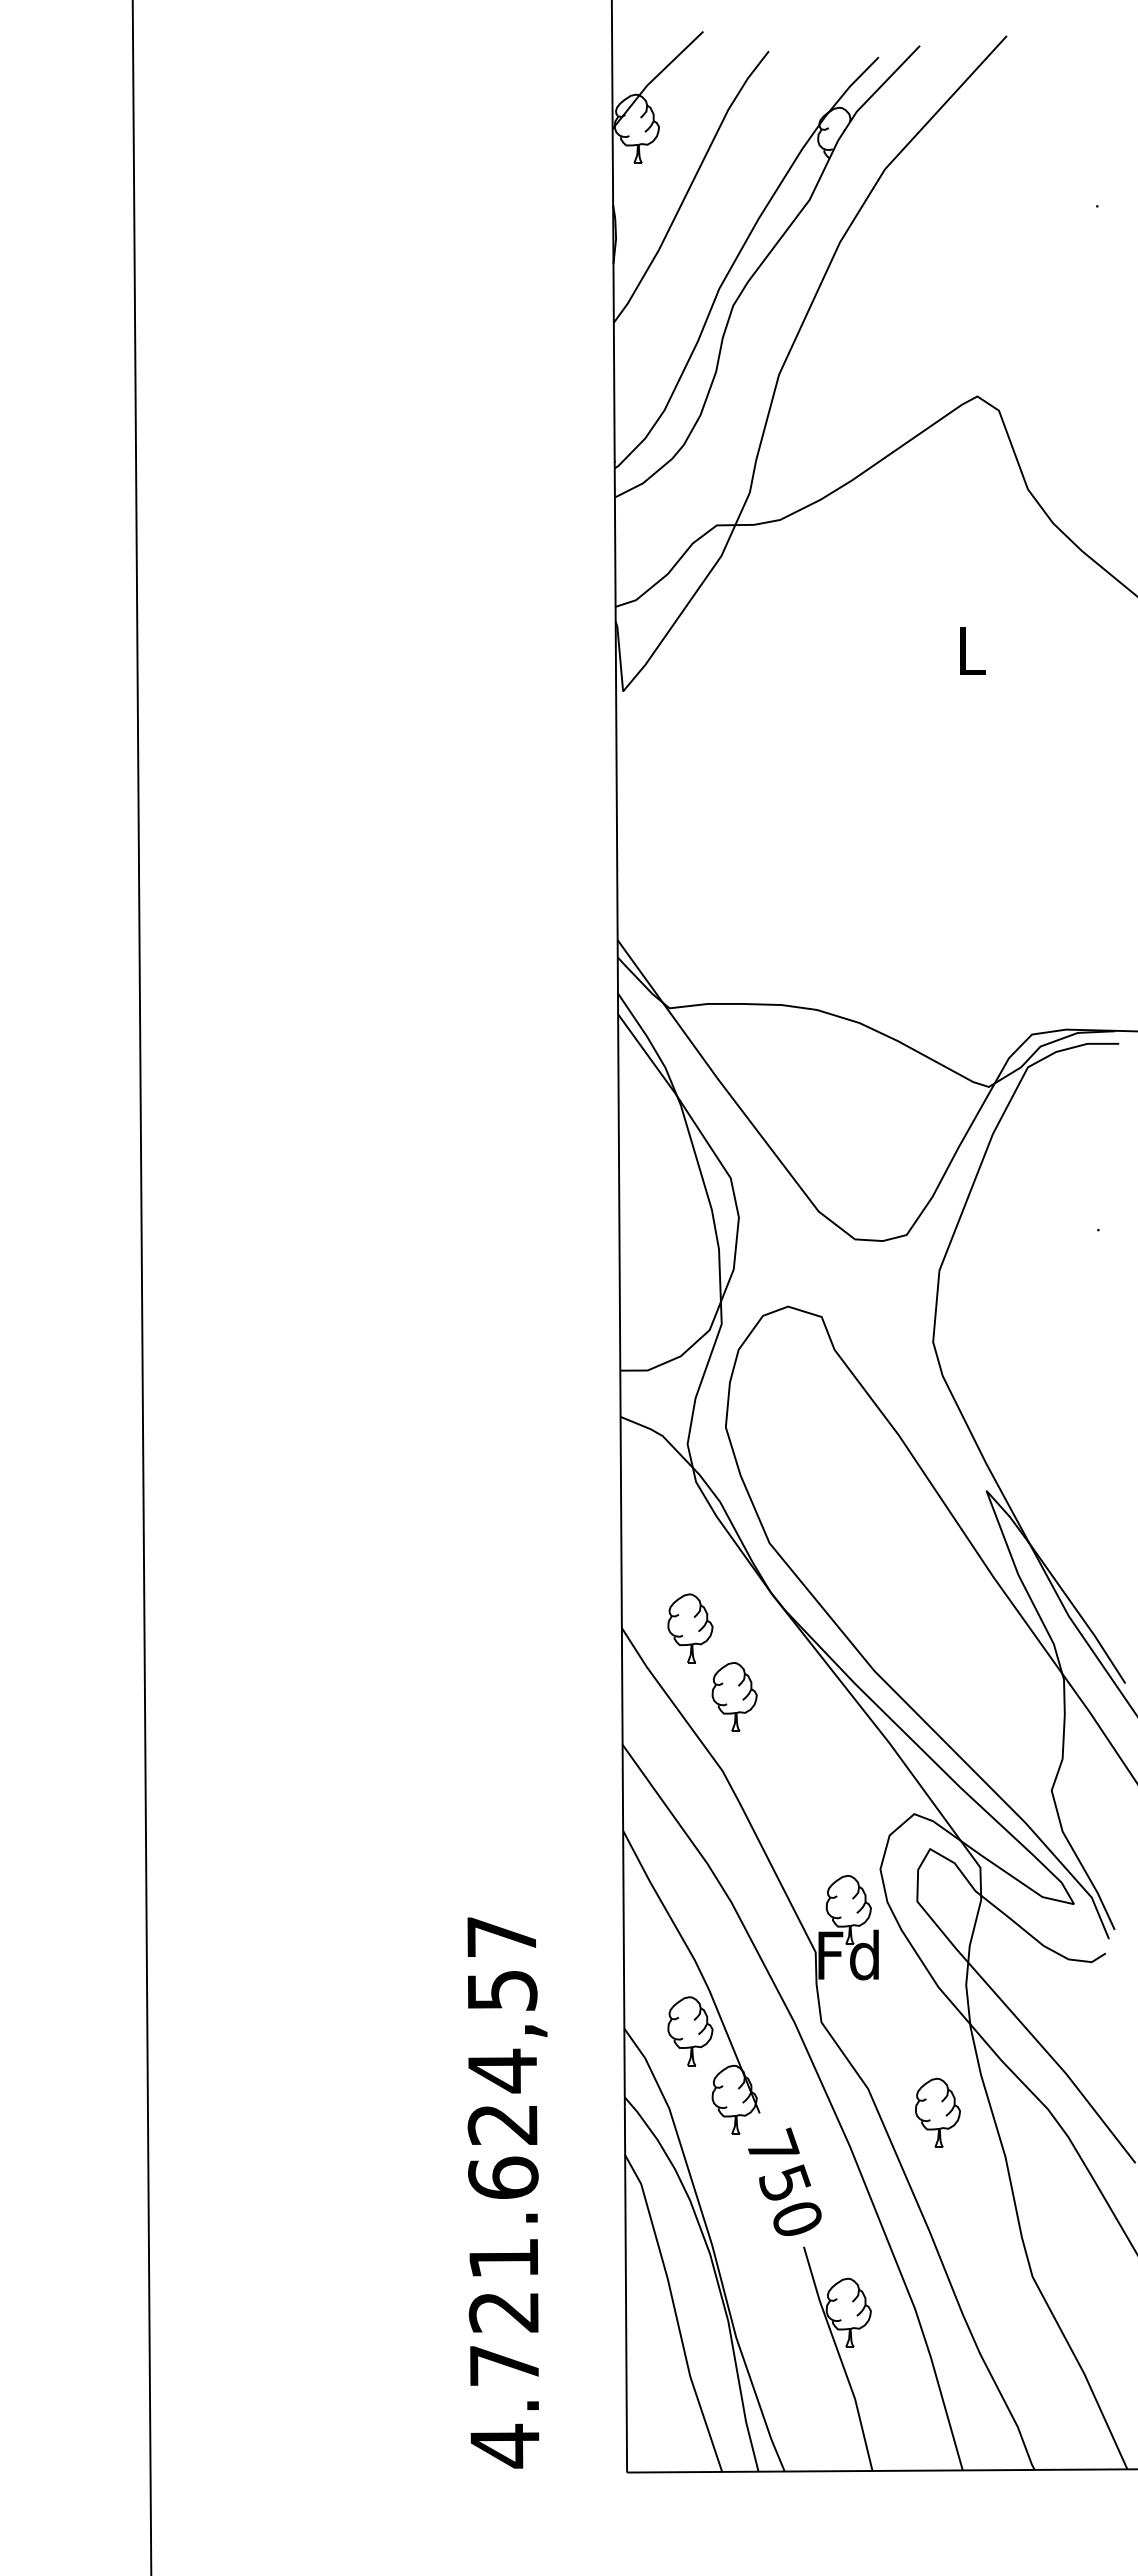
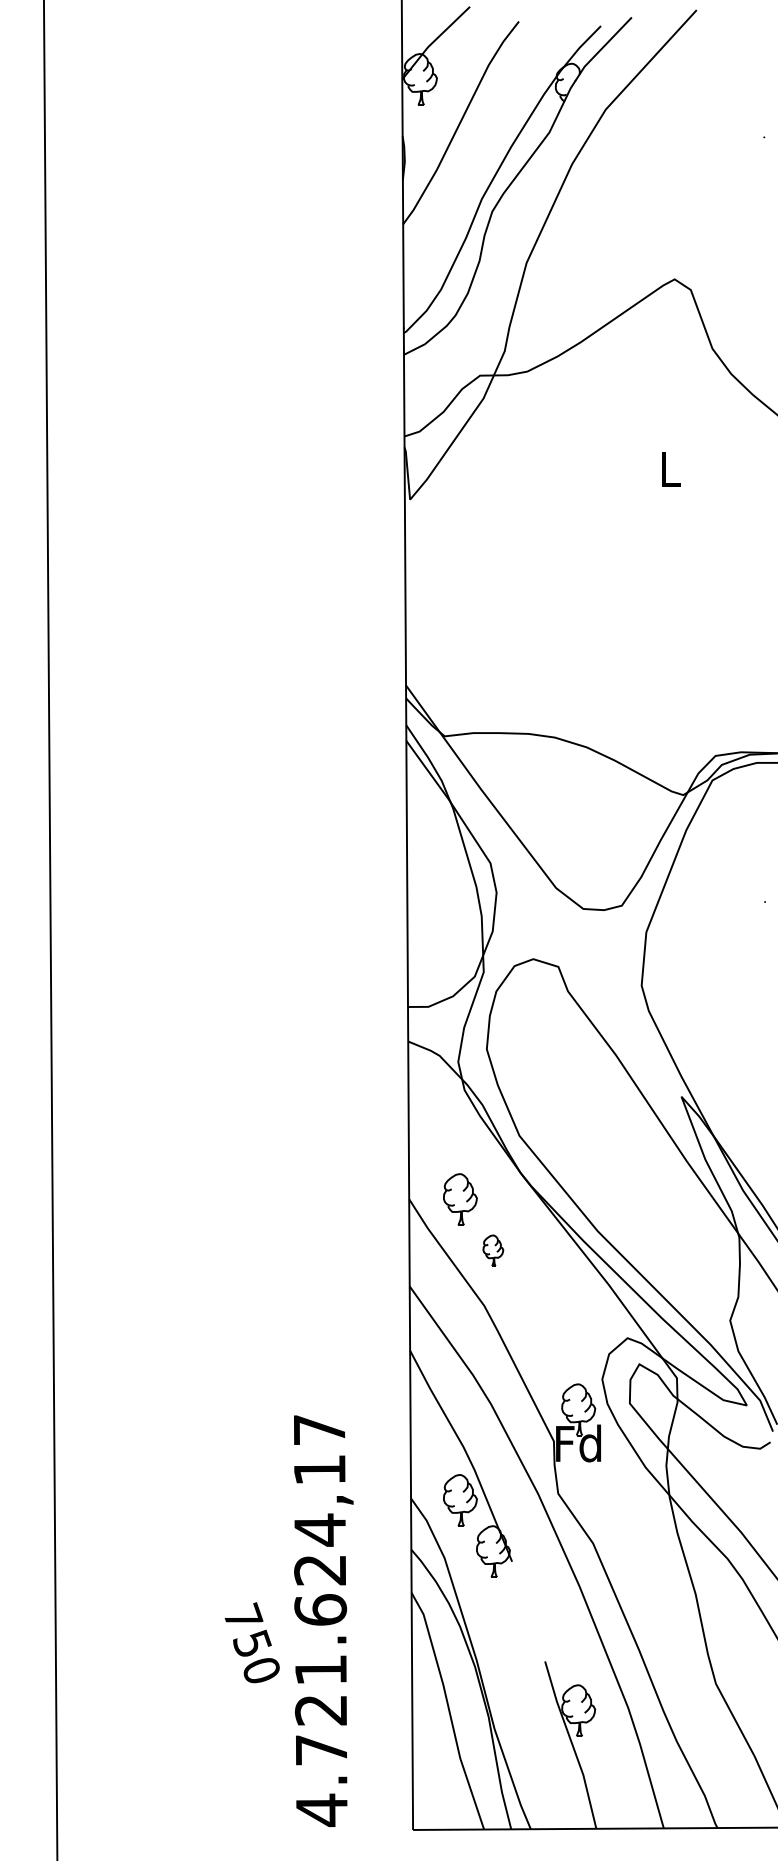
part: (734, 1696) -> (493, 1250), size x0.6
text: (502, 1990) -> (320, 1469), 4.721.624,57 -> 4.721.624,17
part: (937, 2112) -> (644, 1561), removed
text: (784, 2181) -> (252, 1642), moved

